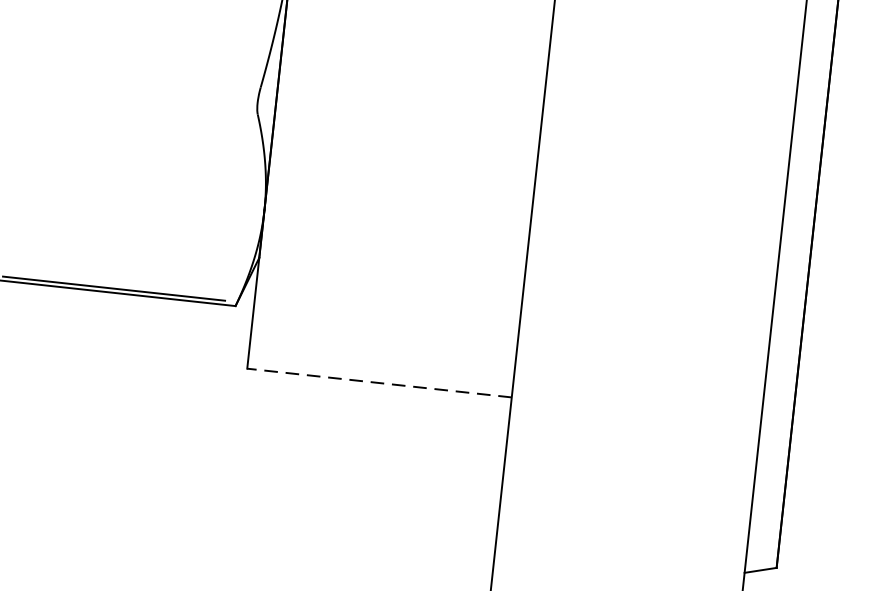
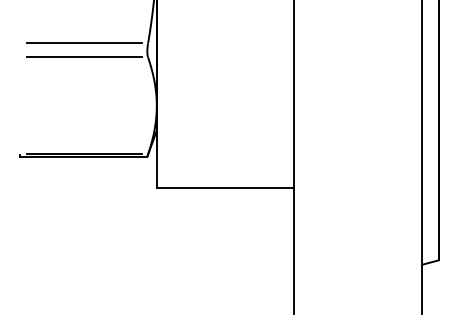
line: (135, 74) -> (83, 43), added
line: (132, 101) -> (83, 57), added
line: (378, 382) -> (224, 187), dashed -> solid

